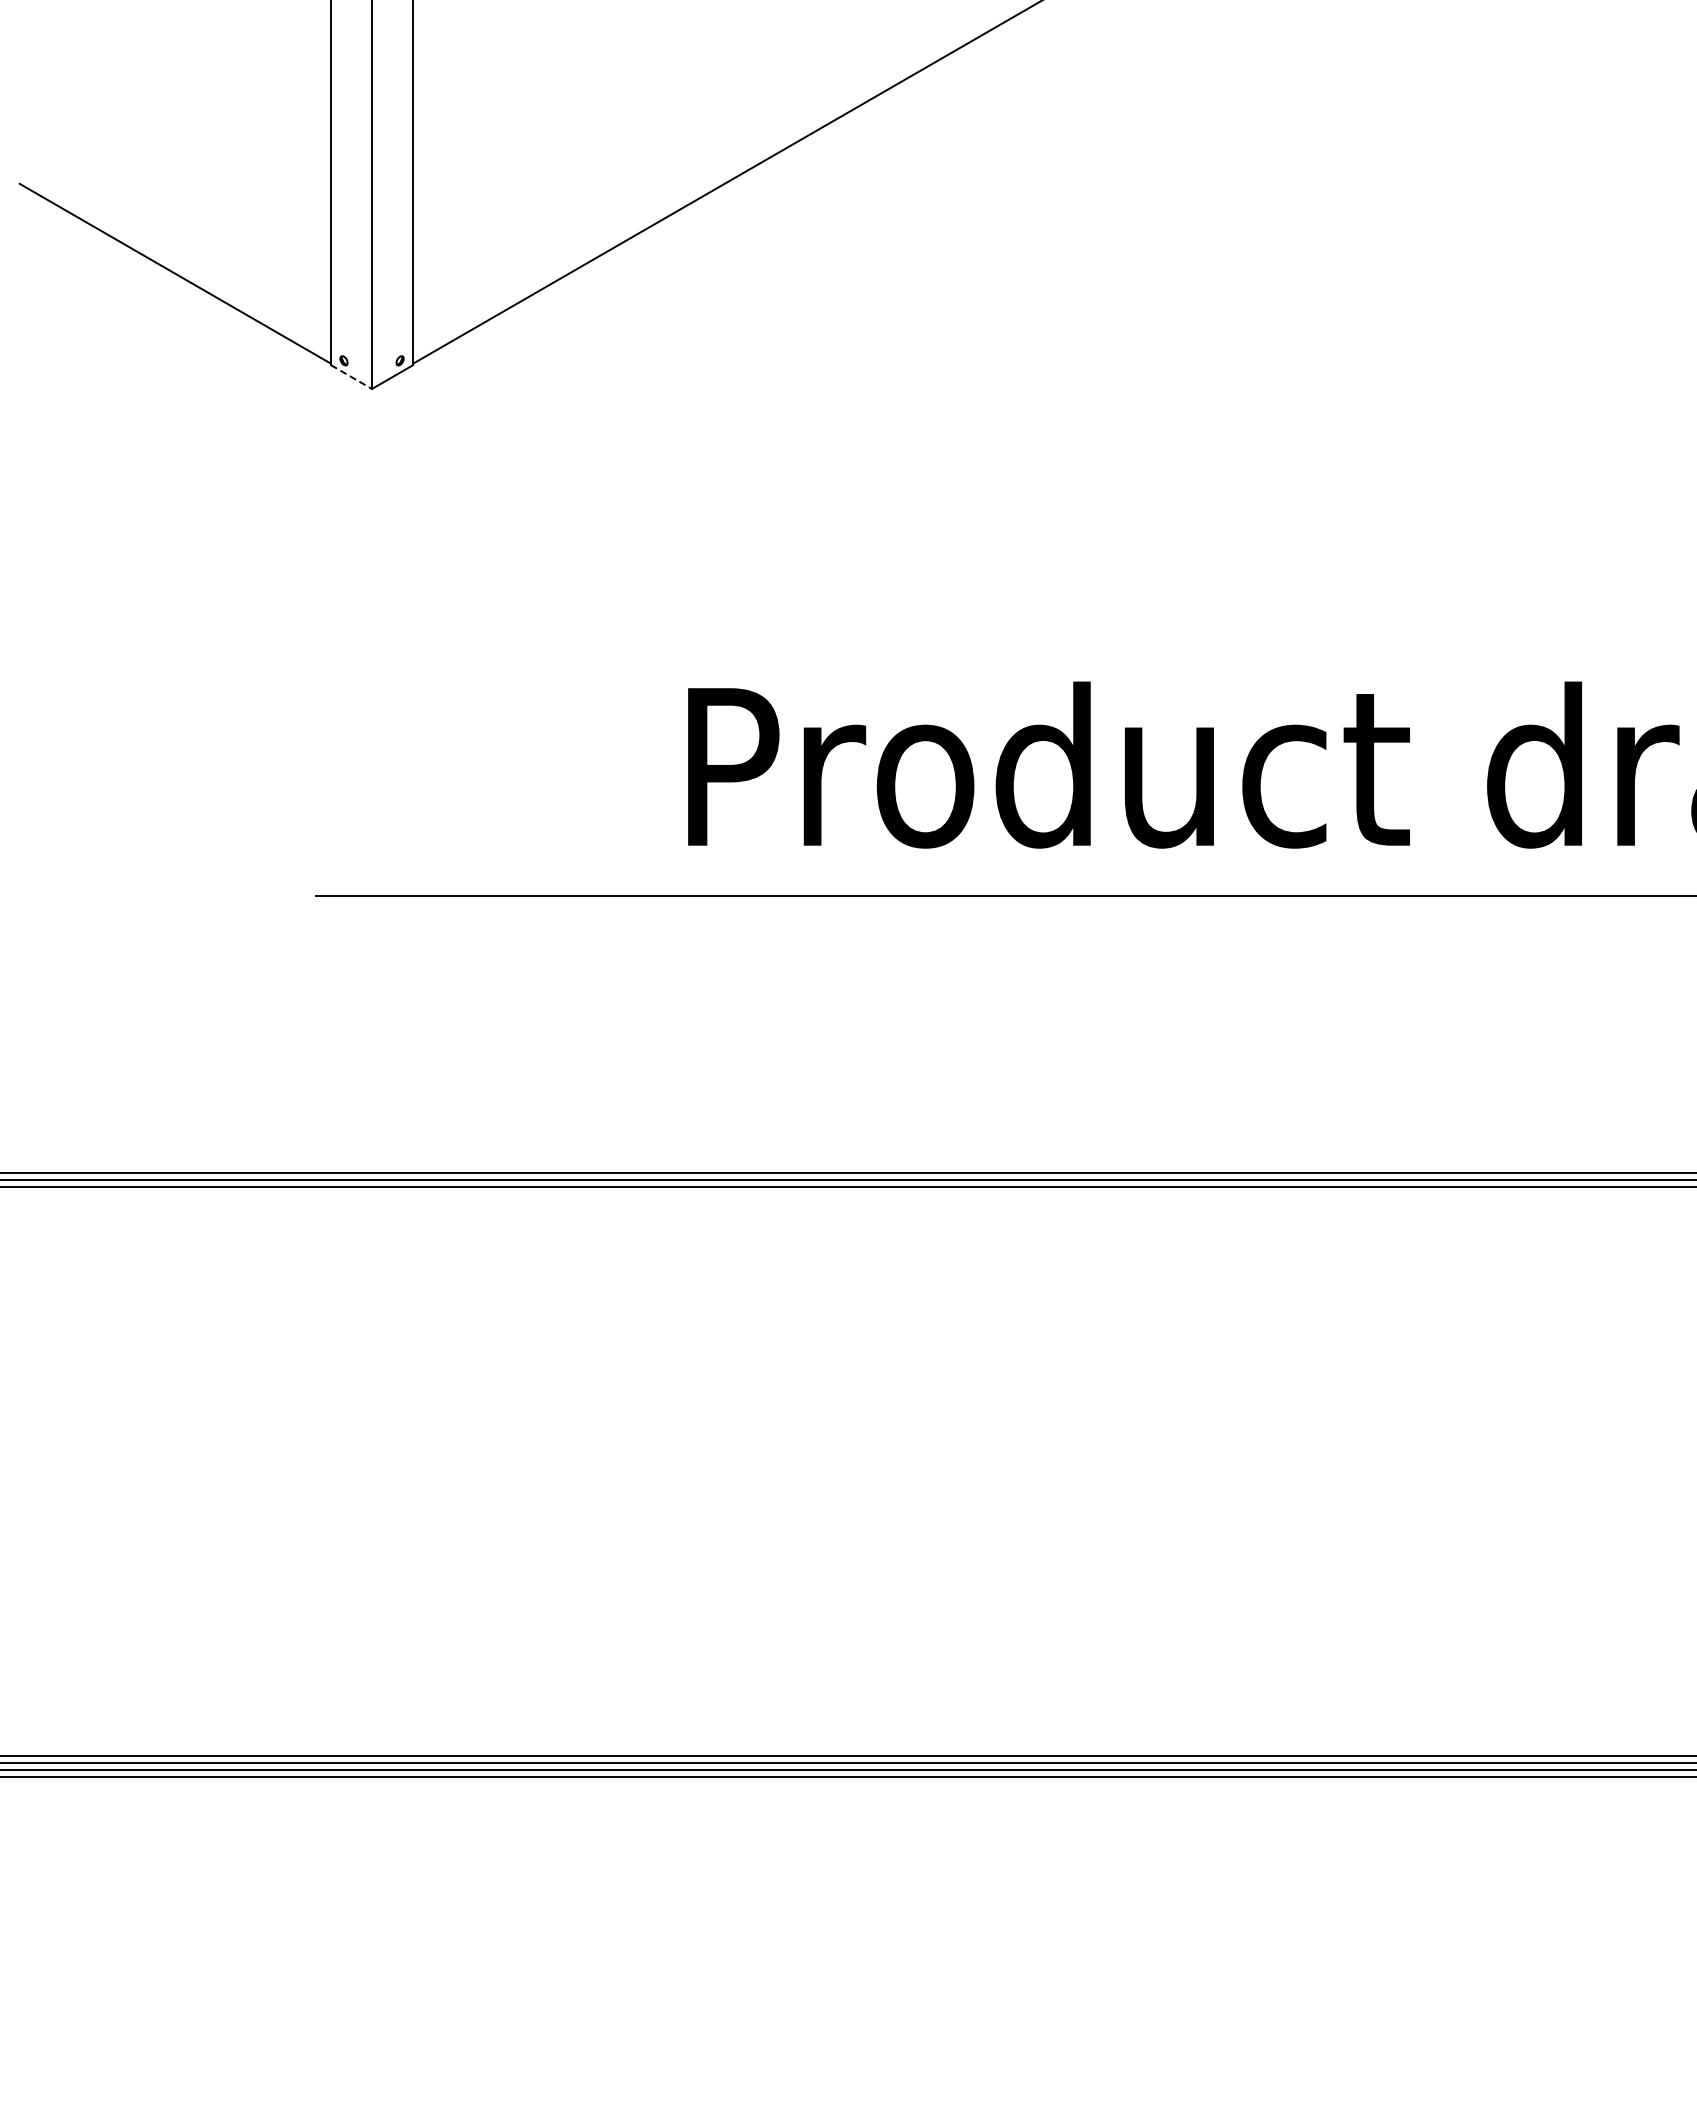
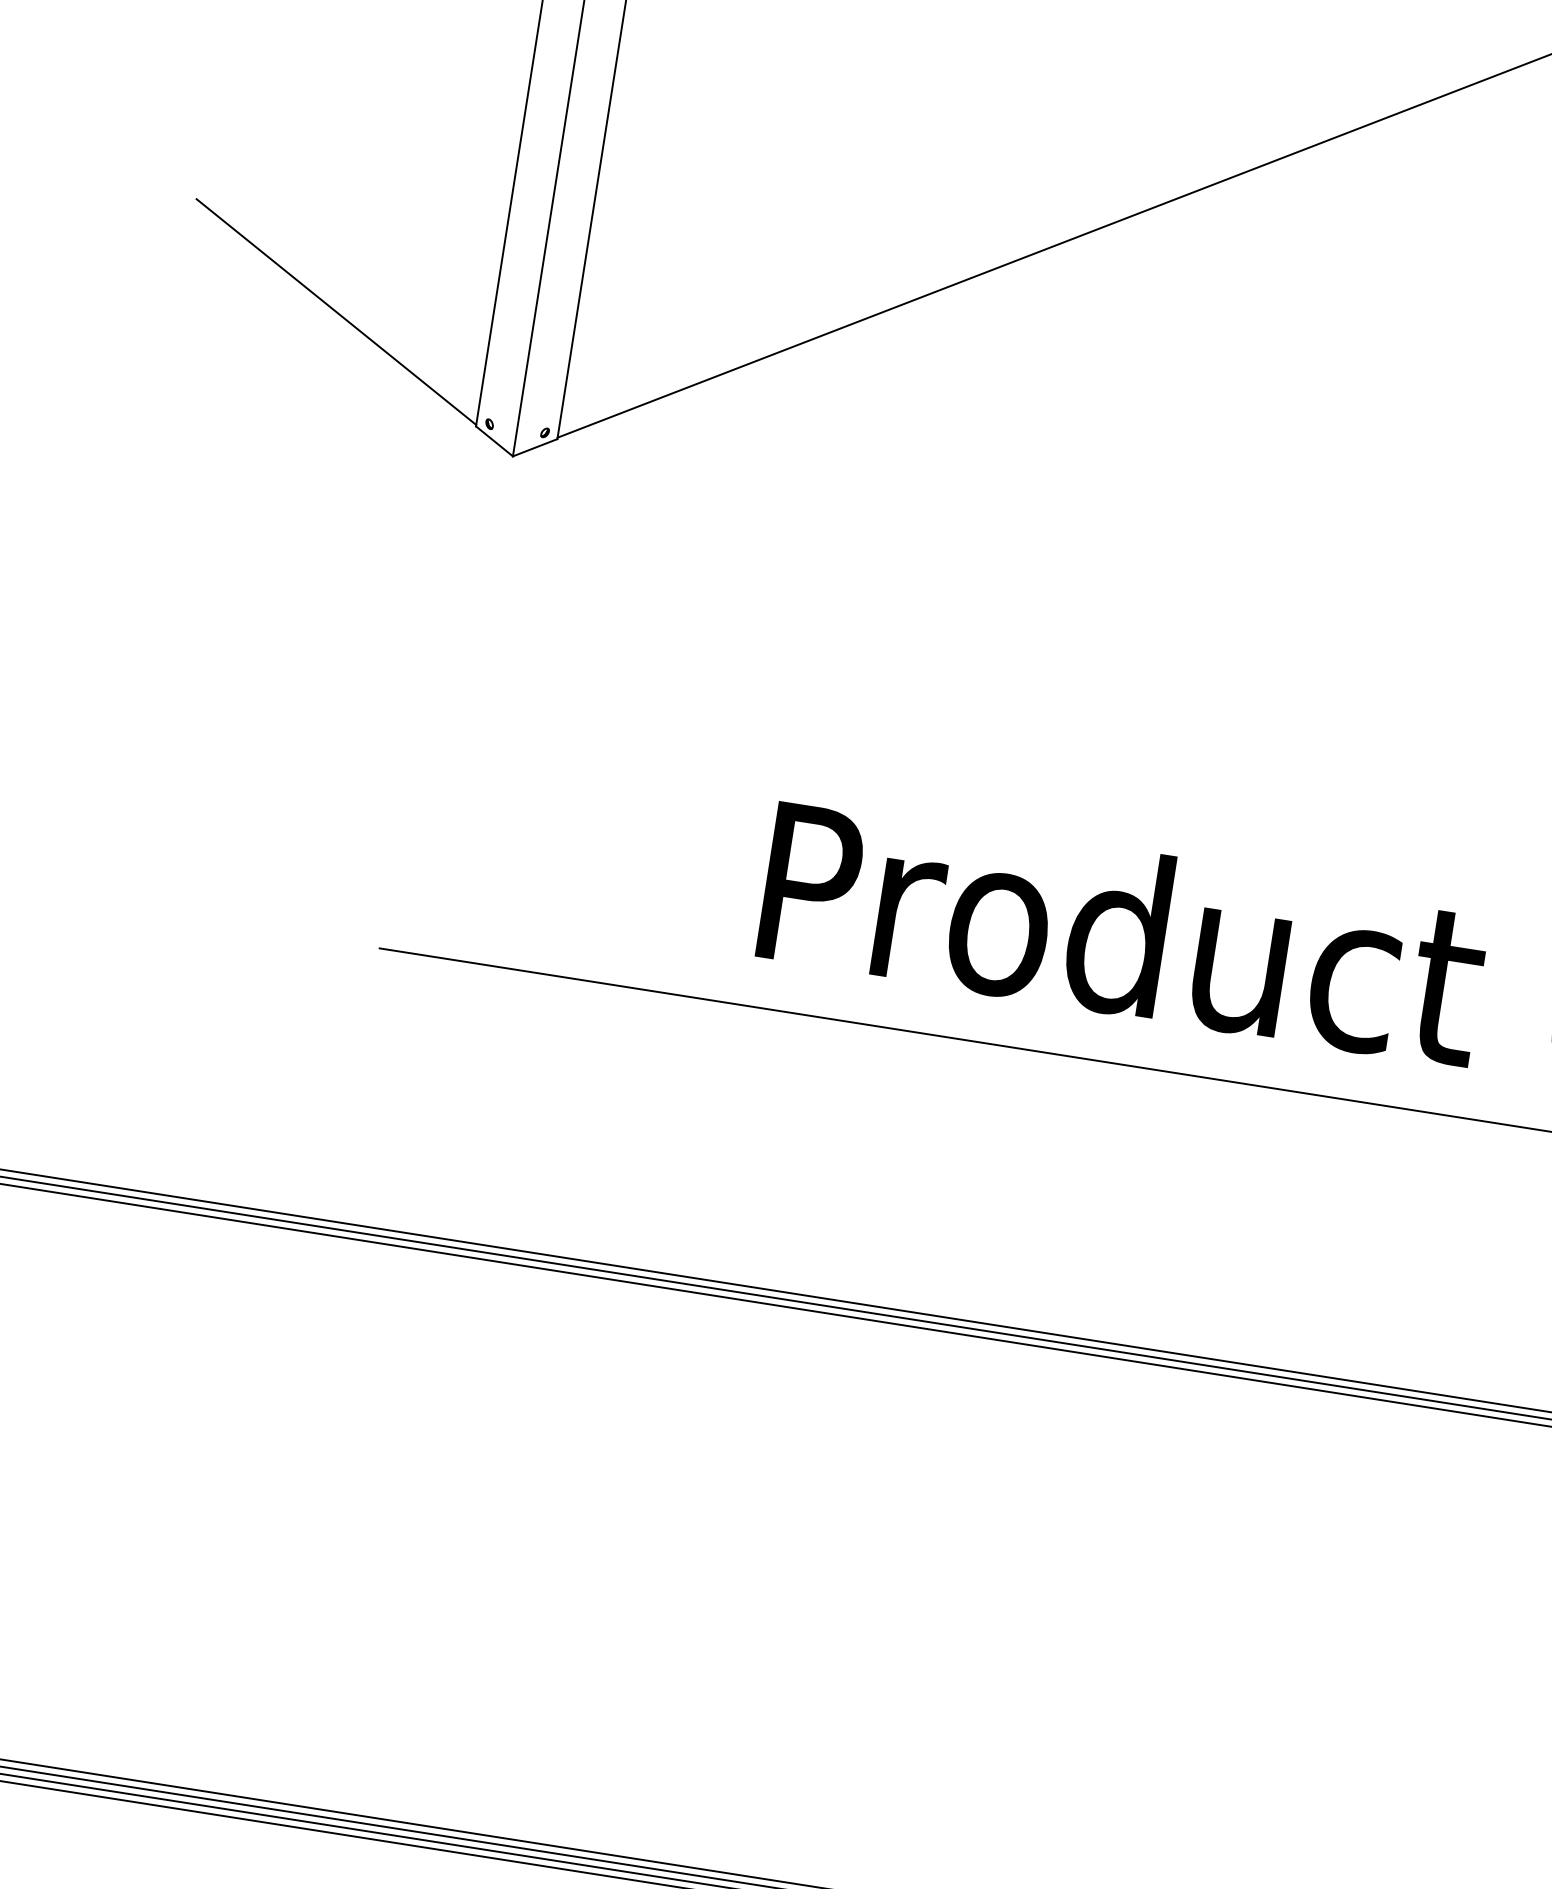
line: (351, 377) -> (494, 441), dashed -> solid

